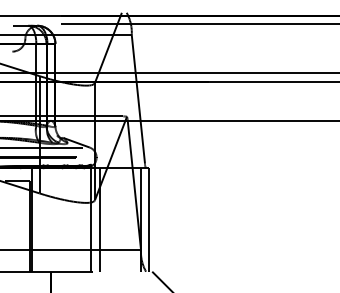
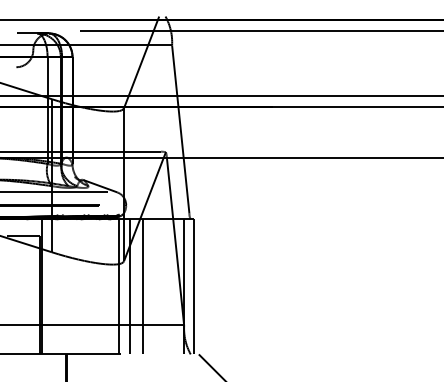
line: (109, 219) -> (143, 286), added

